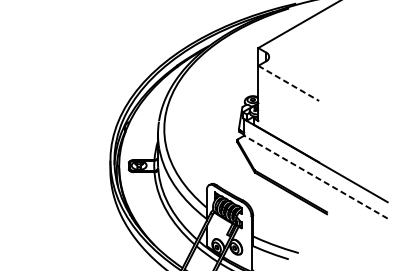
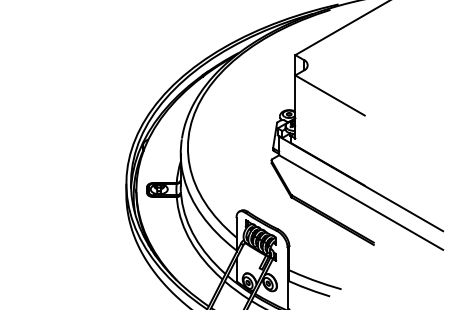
line: (289, 83) -> (330, 95), dashed -> solid
line: (316, 177) -> (361, 202), dashed -> solid

